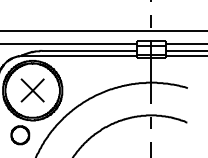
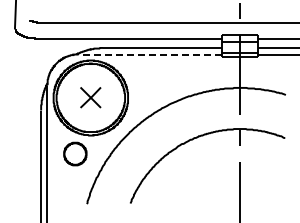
line: (79, 56) -> (149, 54), solid -> dashed
part: (32, 90) -> (90, 97), size x0.7

